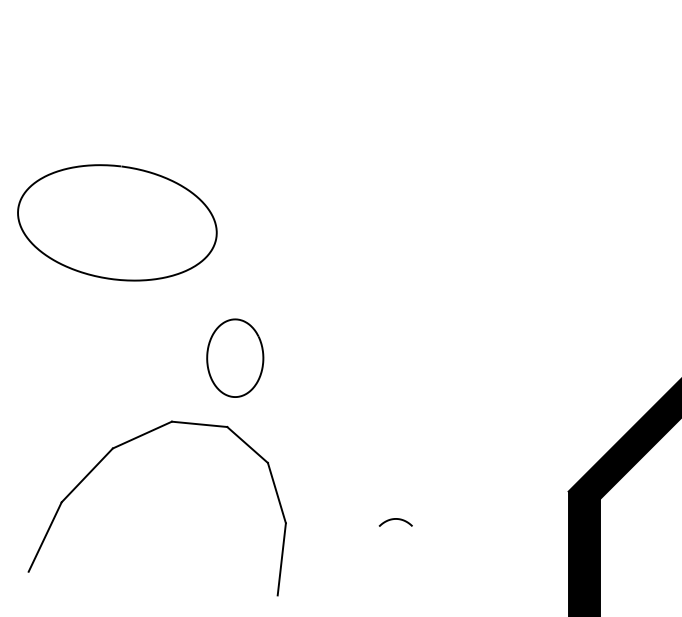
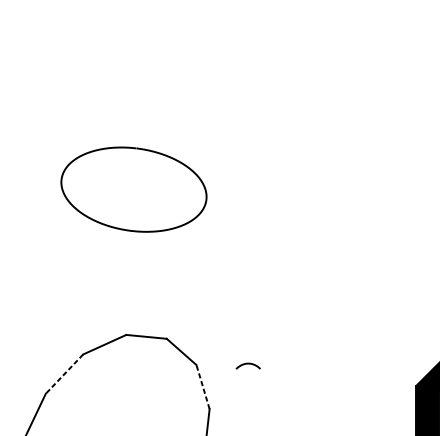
curve: (126, 168) -> (140, 149), moved
curve: (261, 350) -> (191, 282), removed
line: (86, 475) -> (63, 374), solid -> dashed
line: (276, 492) -> (202, 386), solid -> dashed
curve: (395, 519) -> (248, 364), moved

